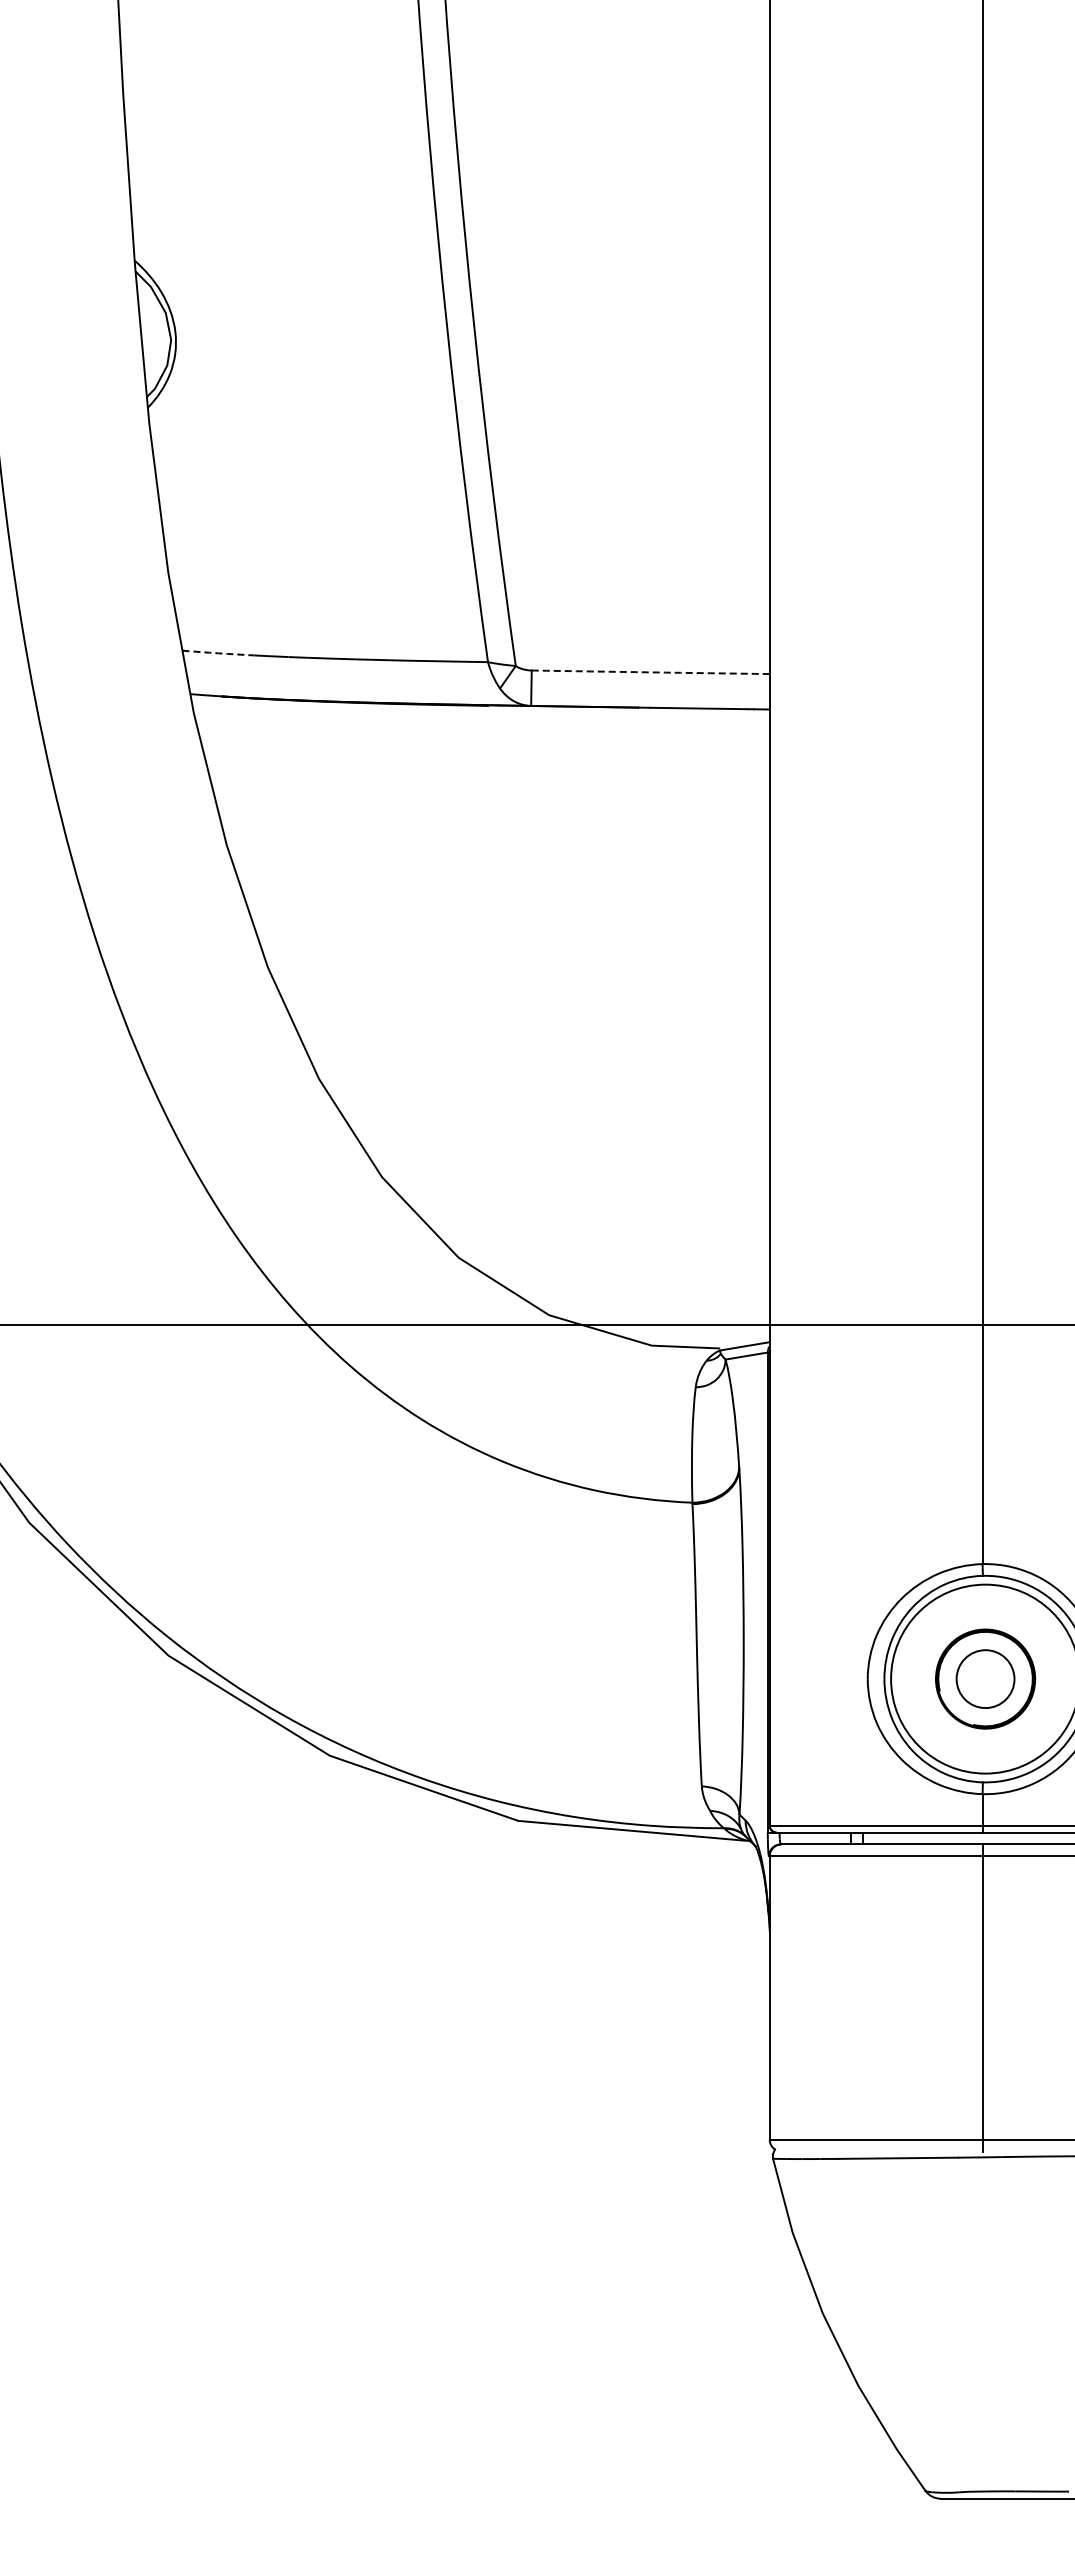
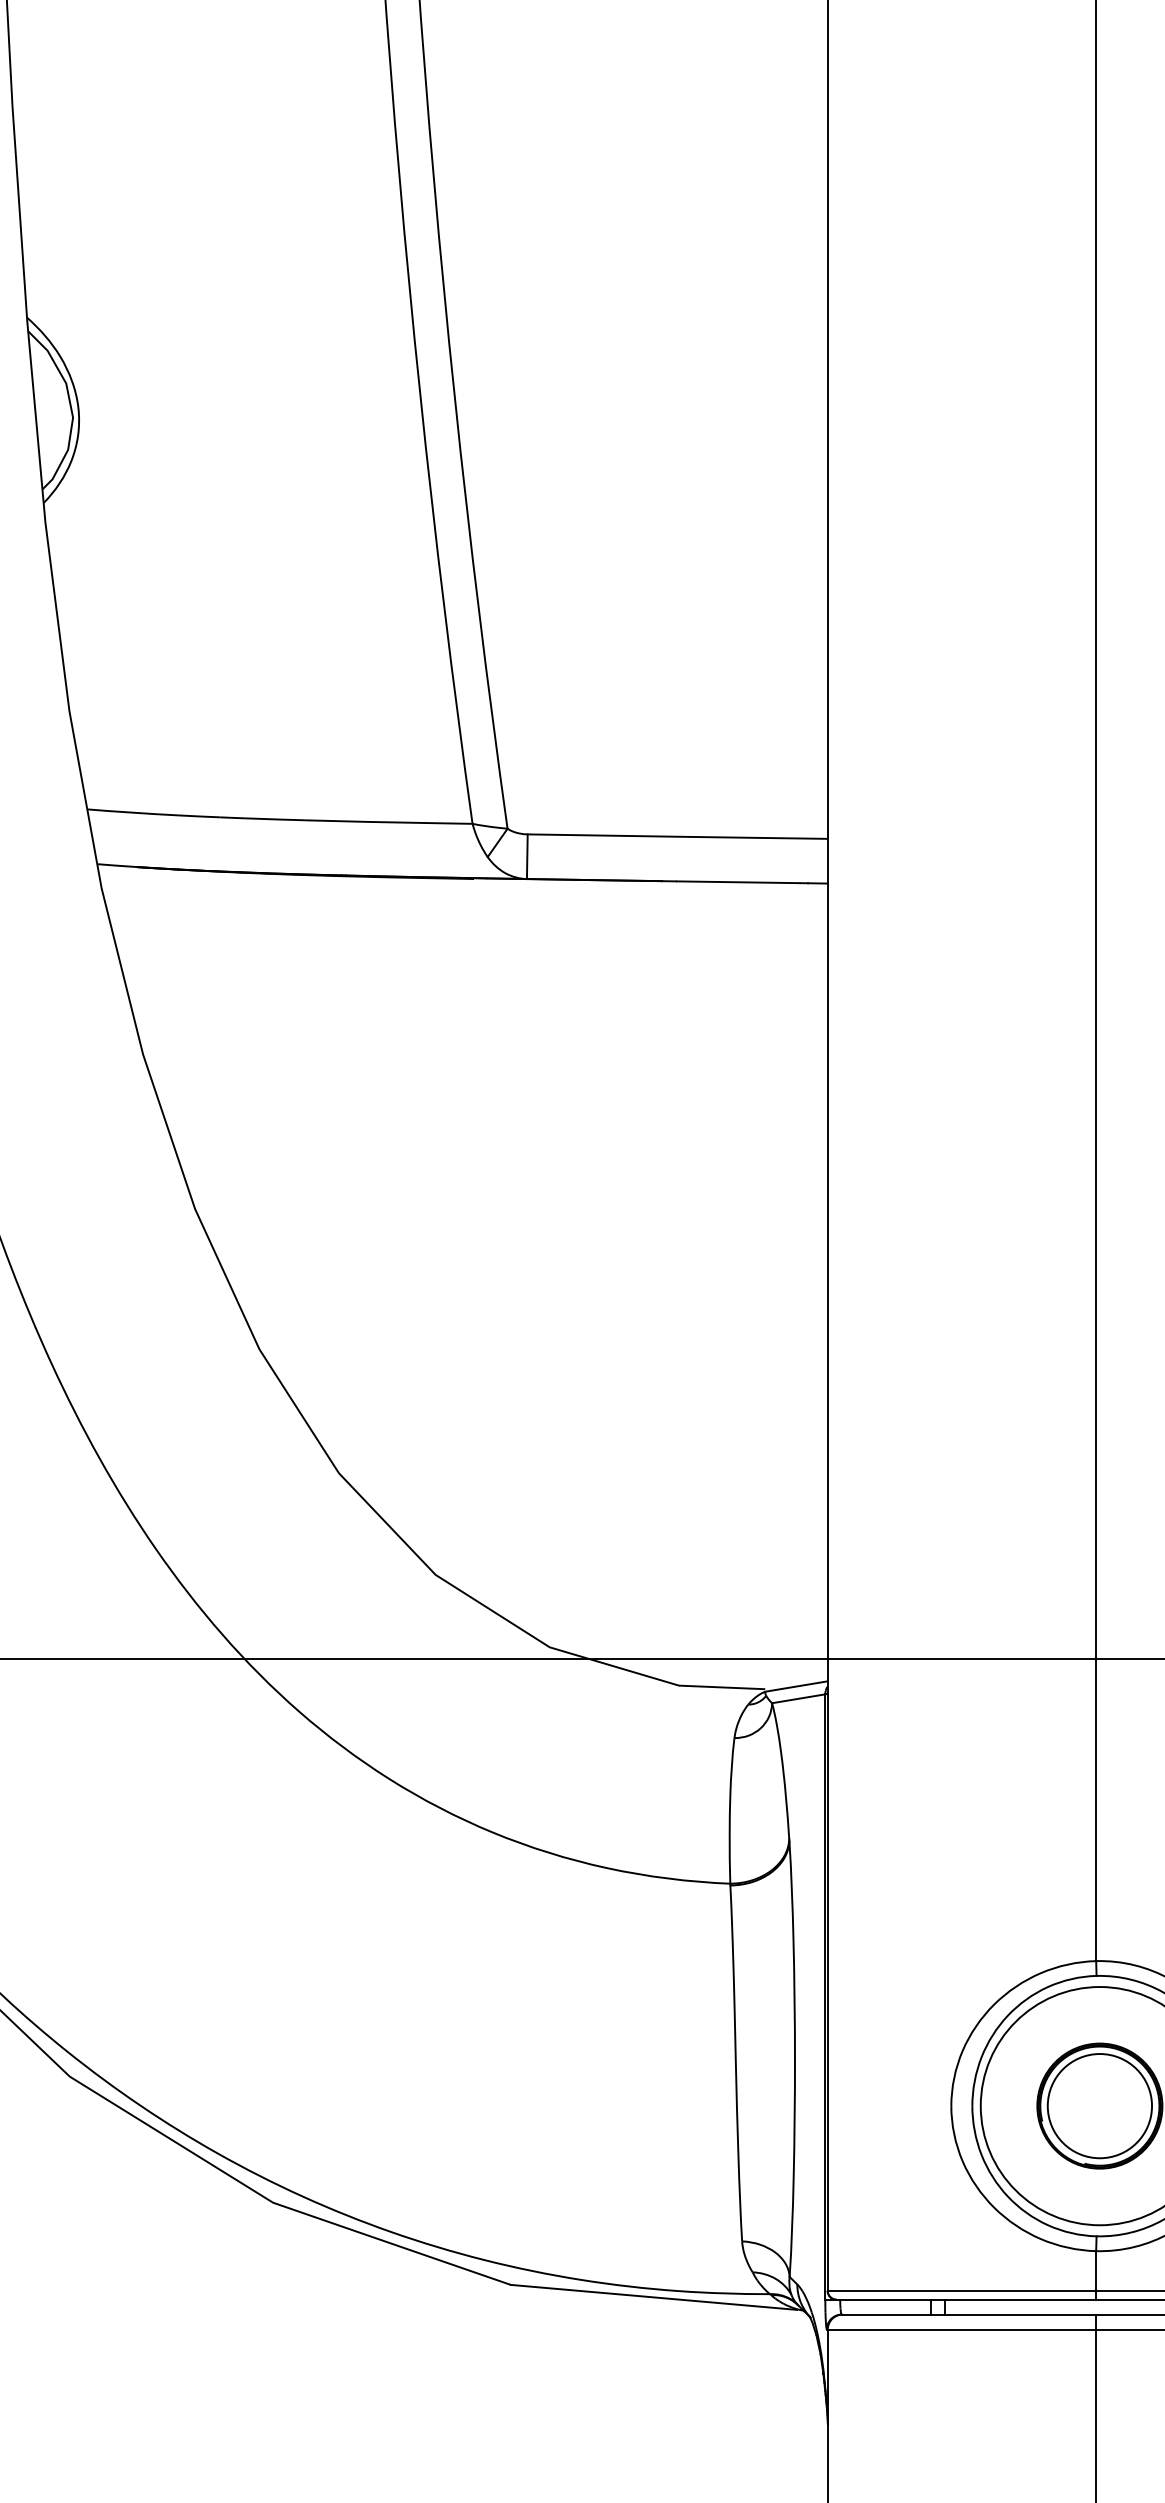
arc: (218, 653) -> (132, 812), dashed -> solid
arc: (650, 672) -> (677, 836), dashed -> solid
circle: (985, 1678) -> (1099, 2105), size x1.43

